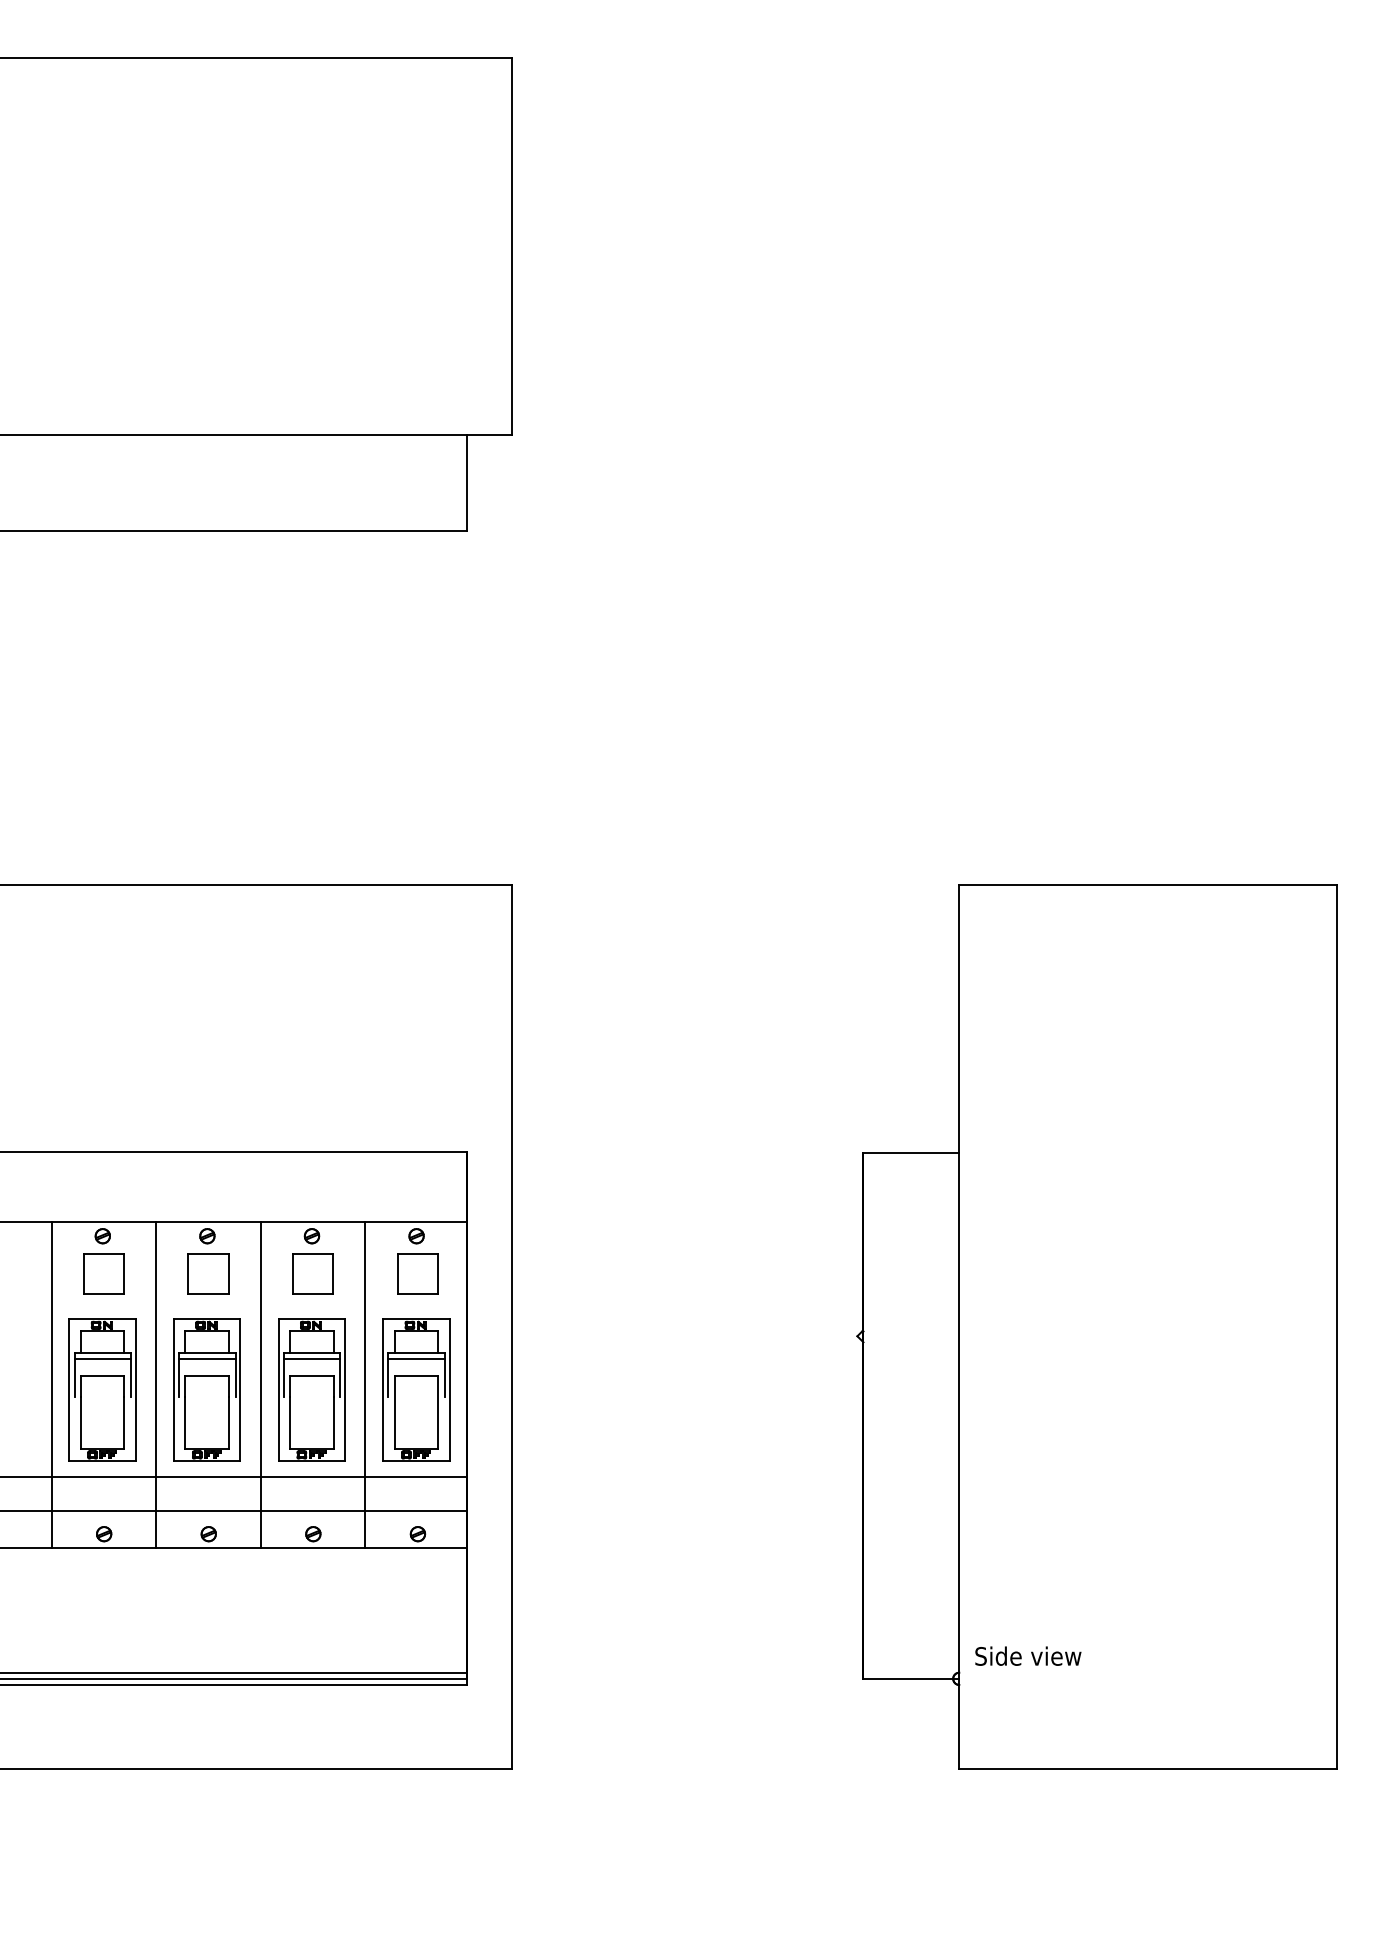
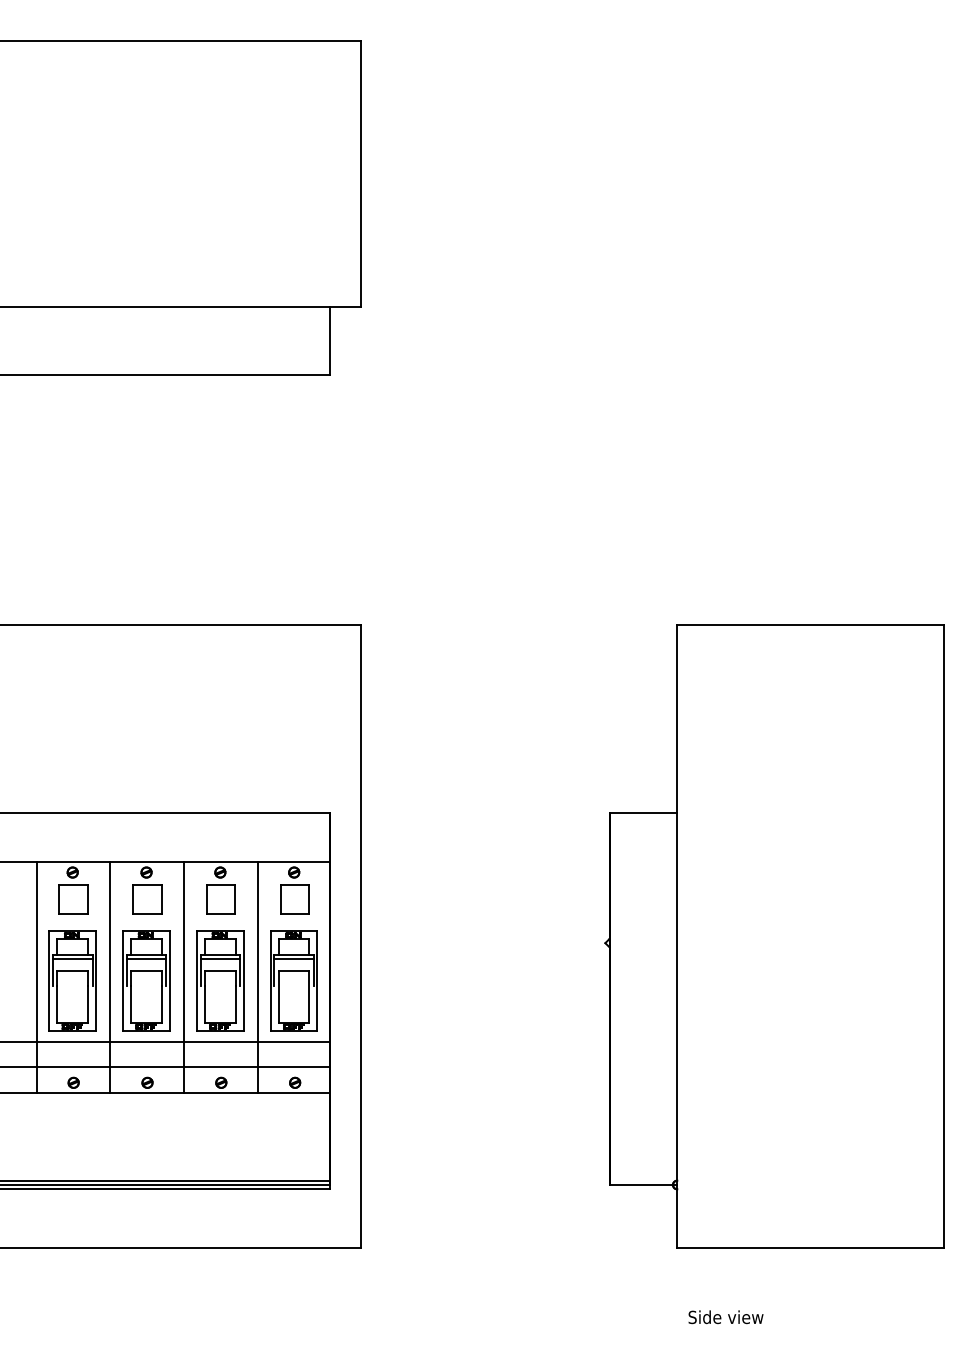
text: (1028, 1655) -> (726, 1316), moved

